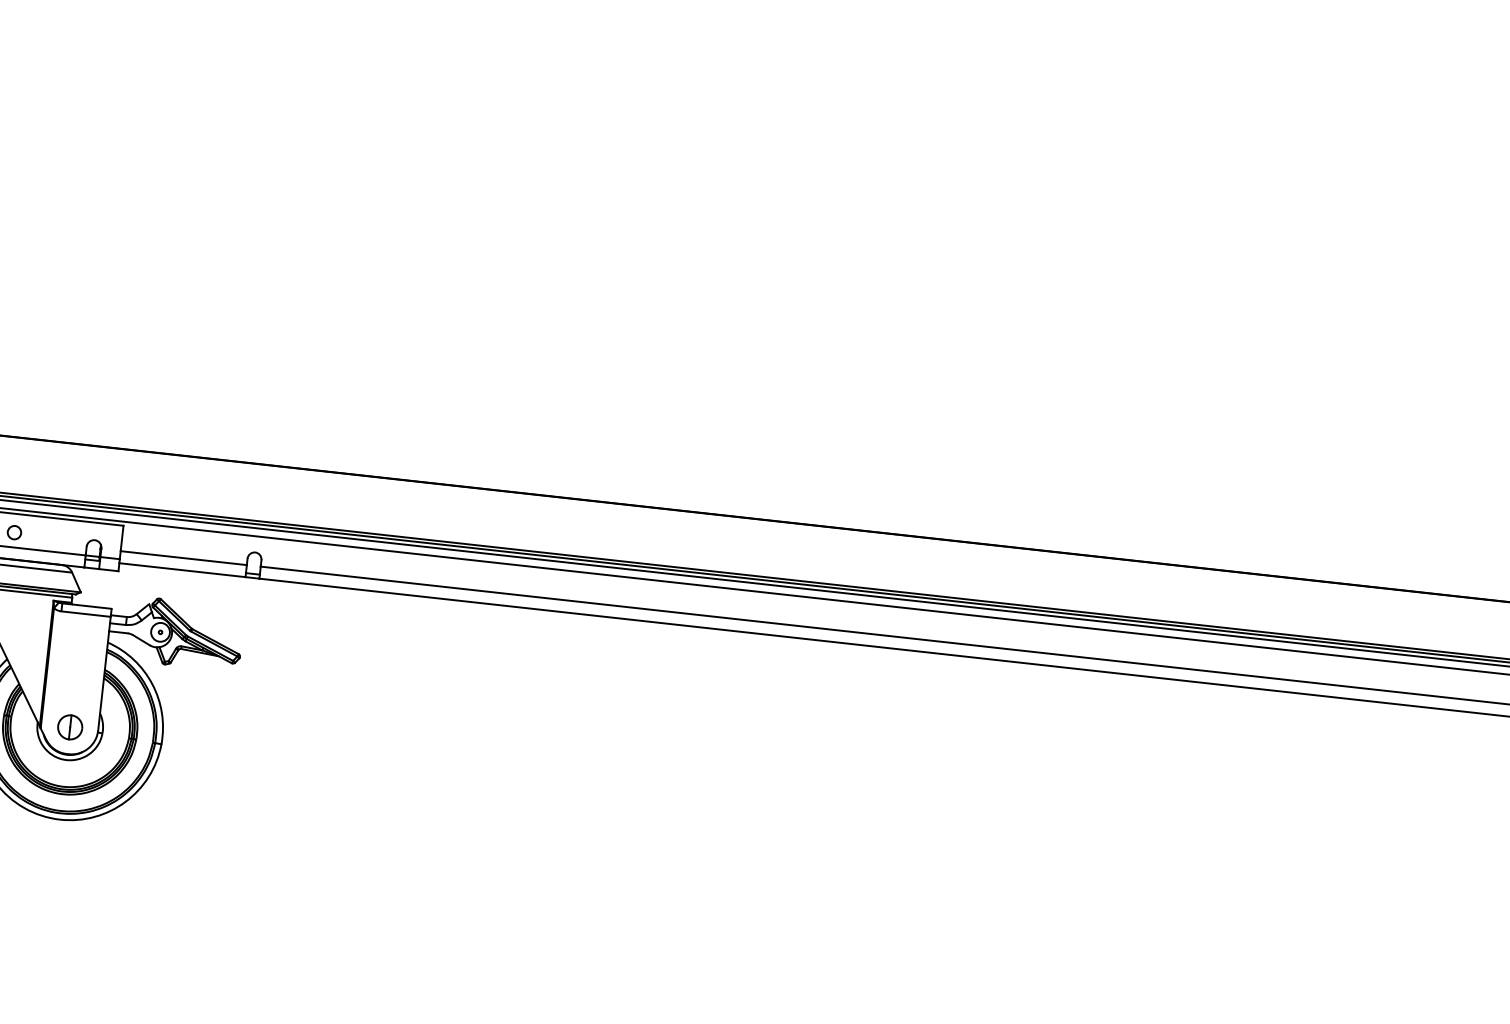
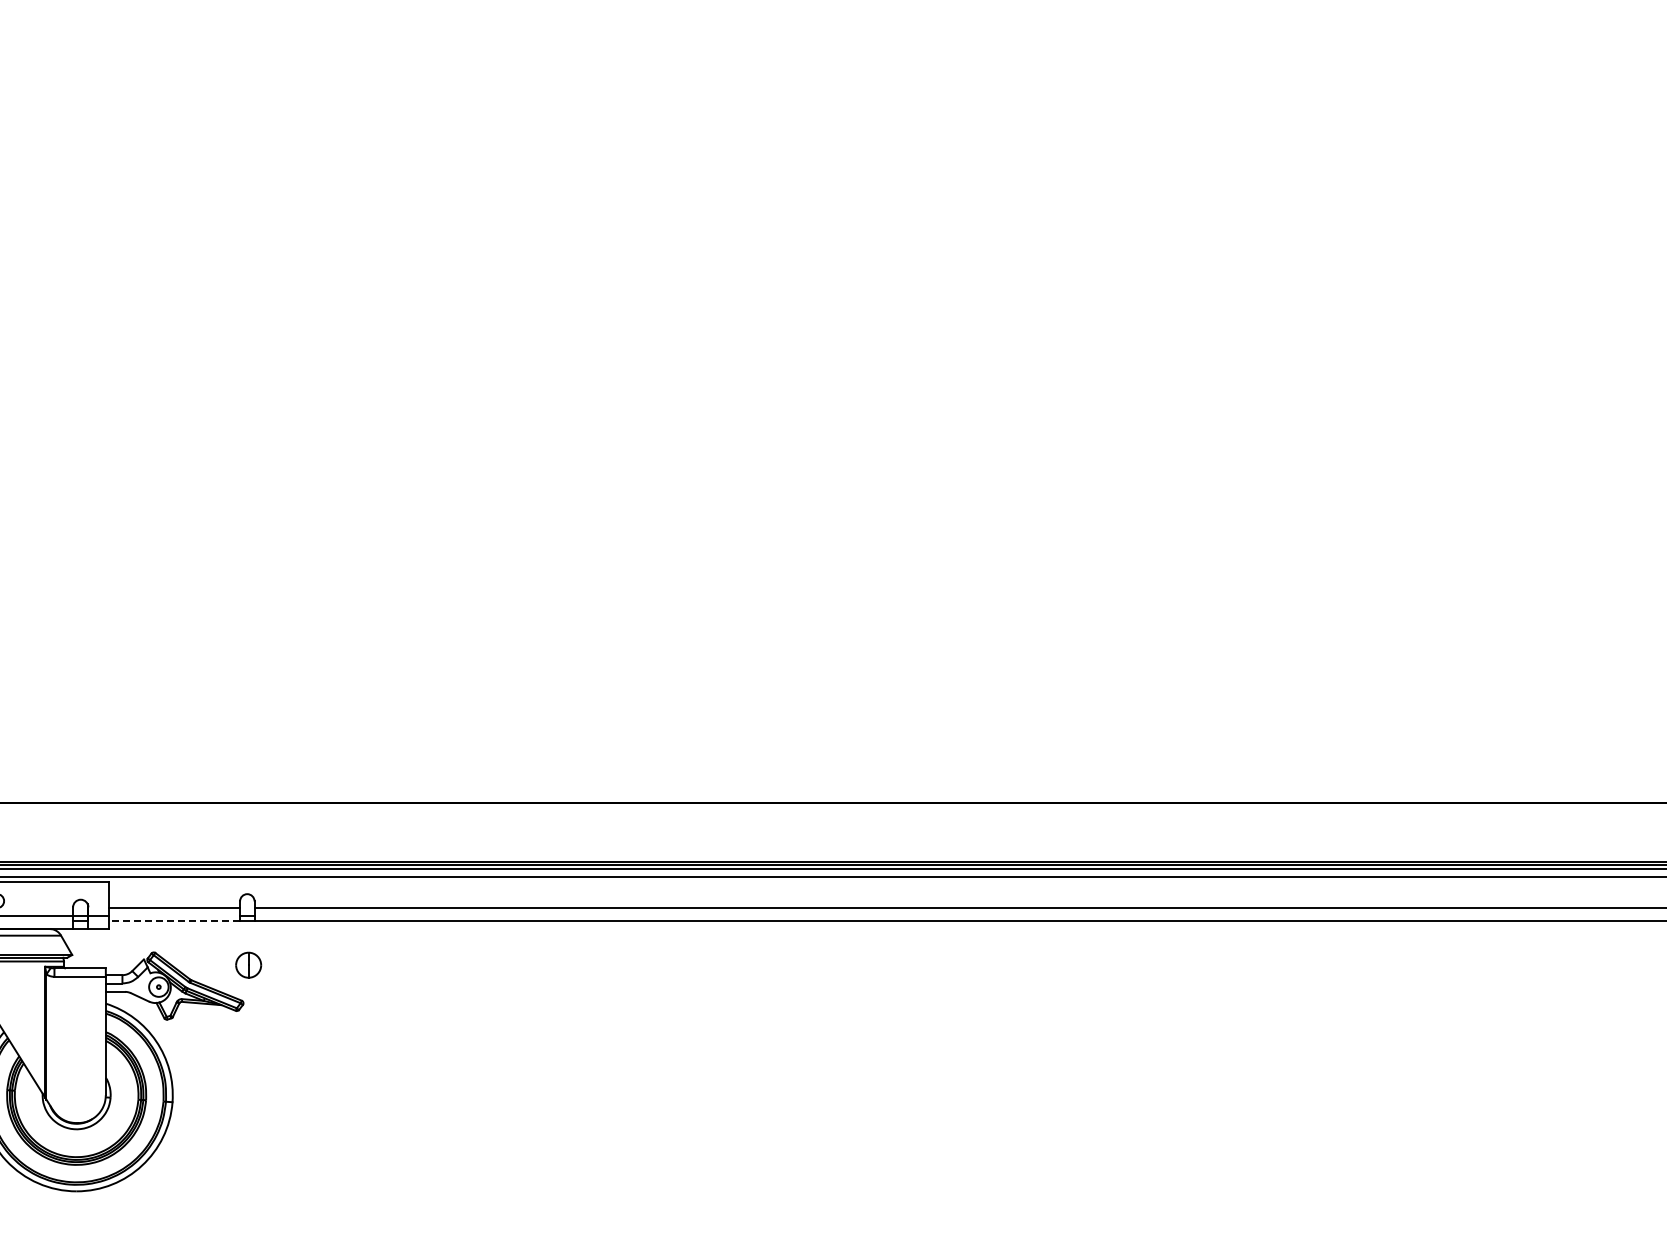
line: (182, 570) -> (174, 920), solid -> dashed
part: (70, 726) -> (248, 964), moved

